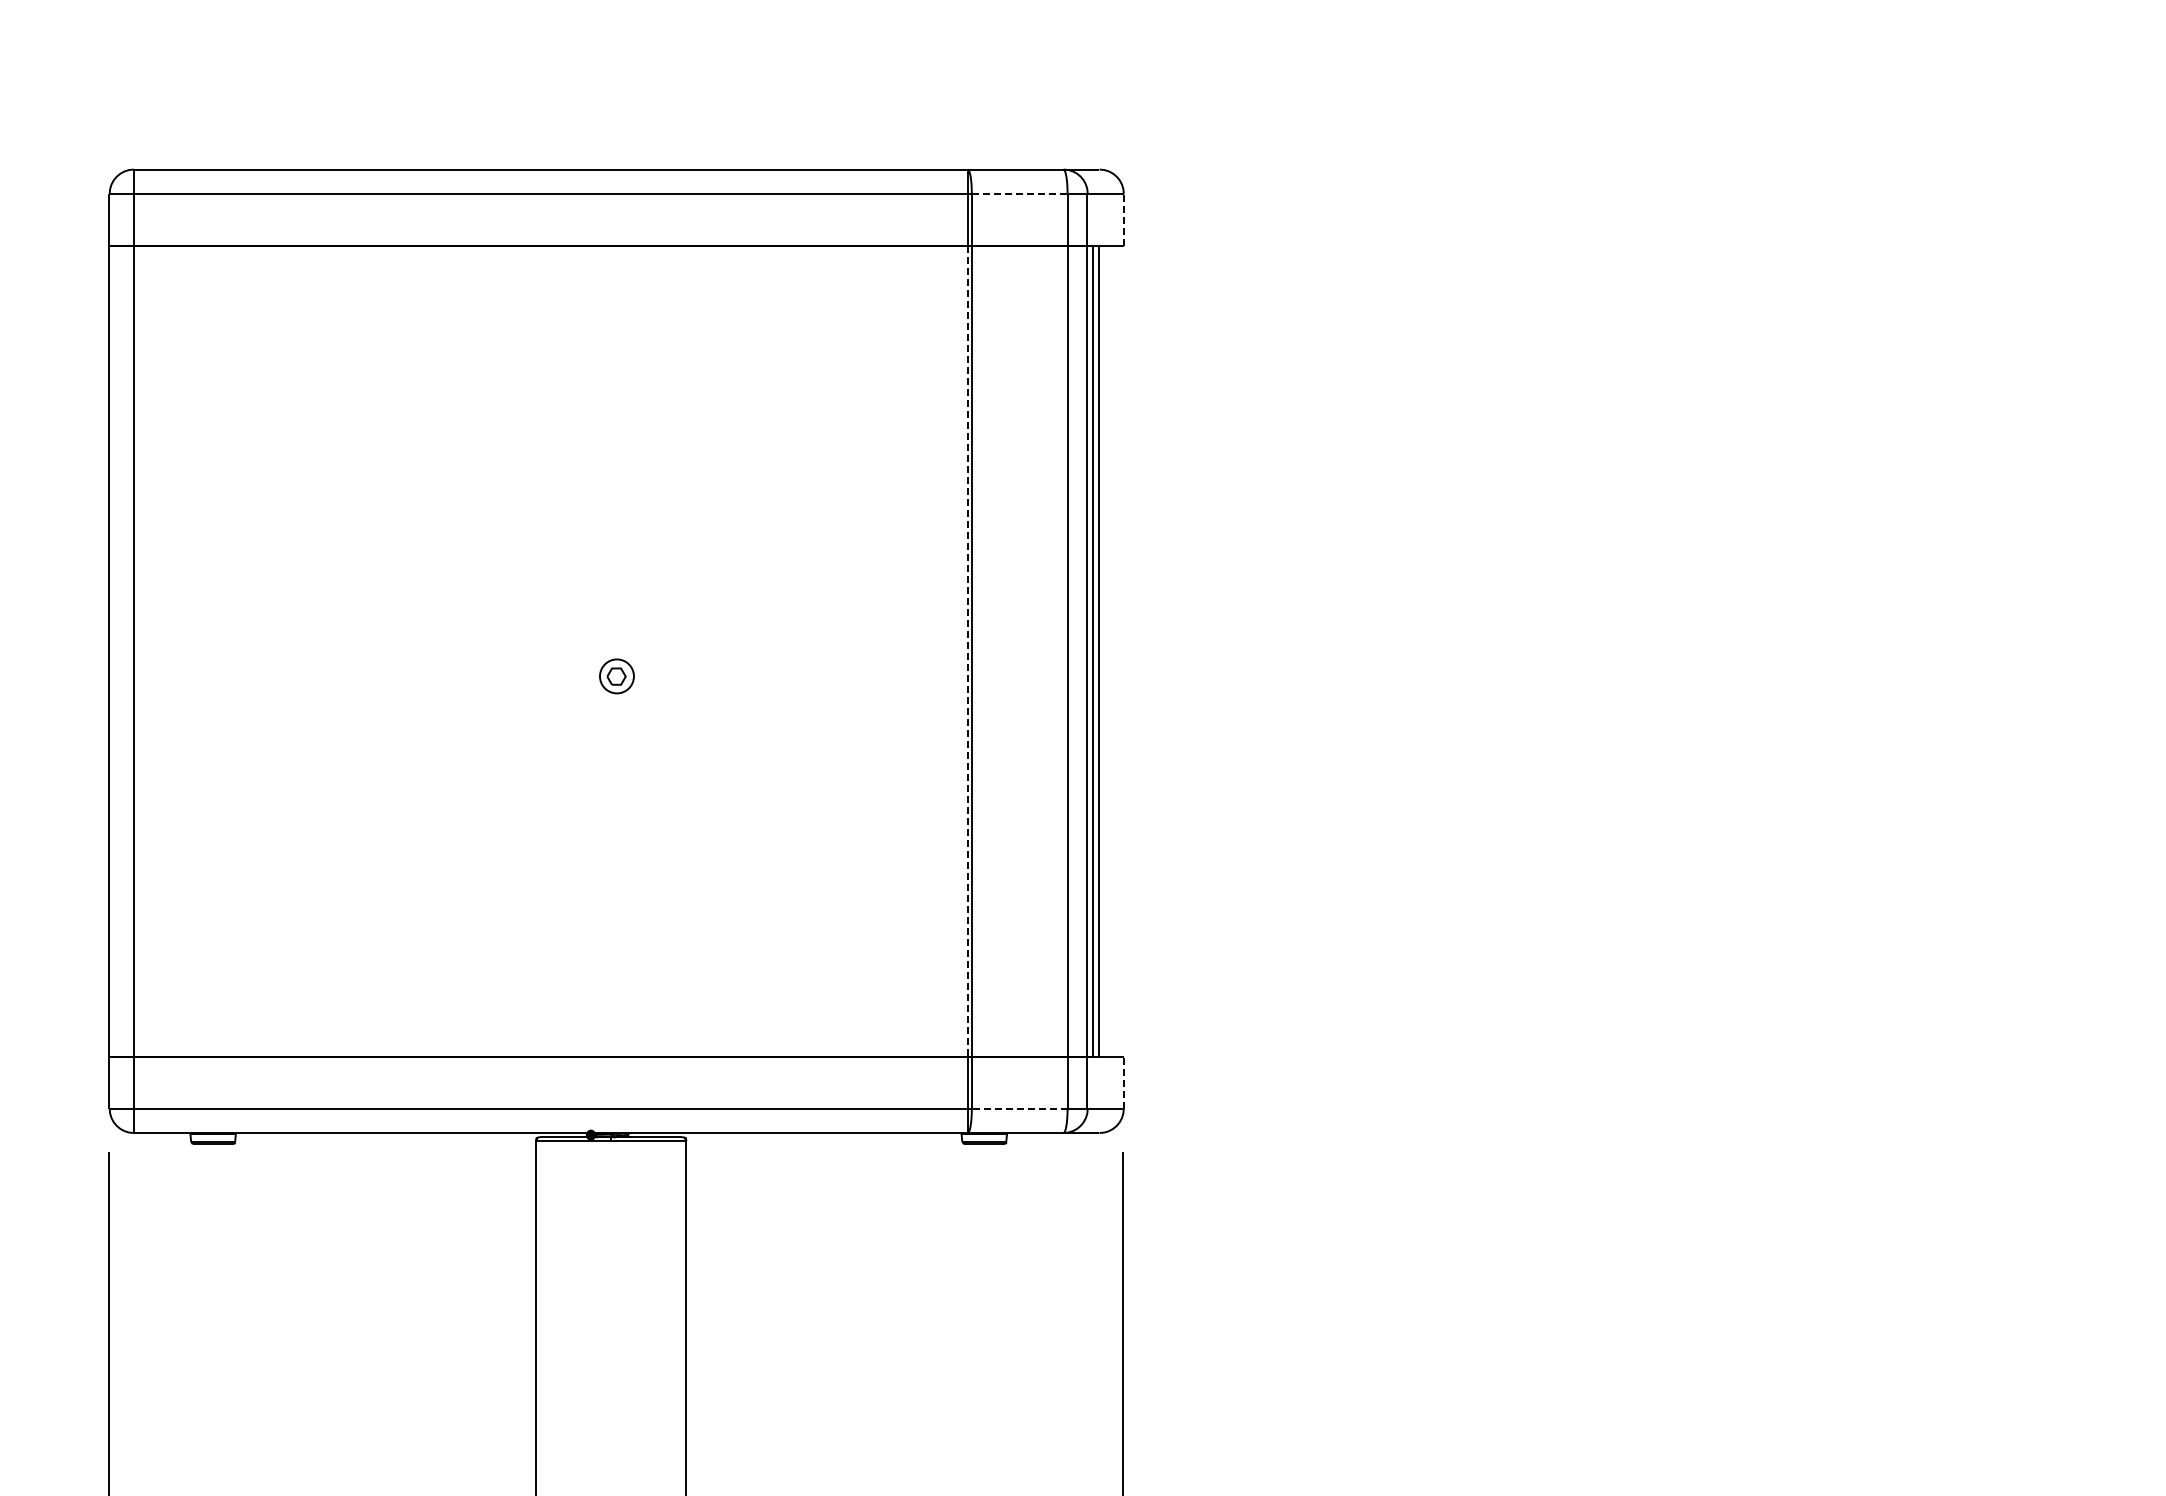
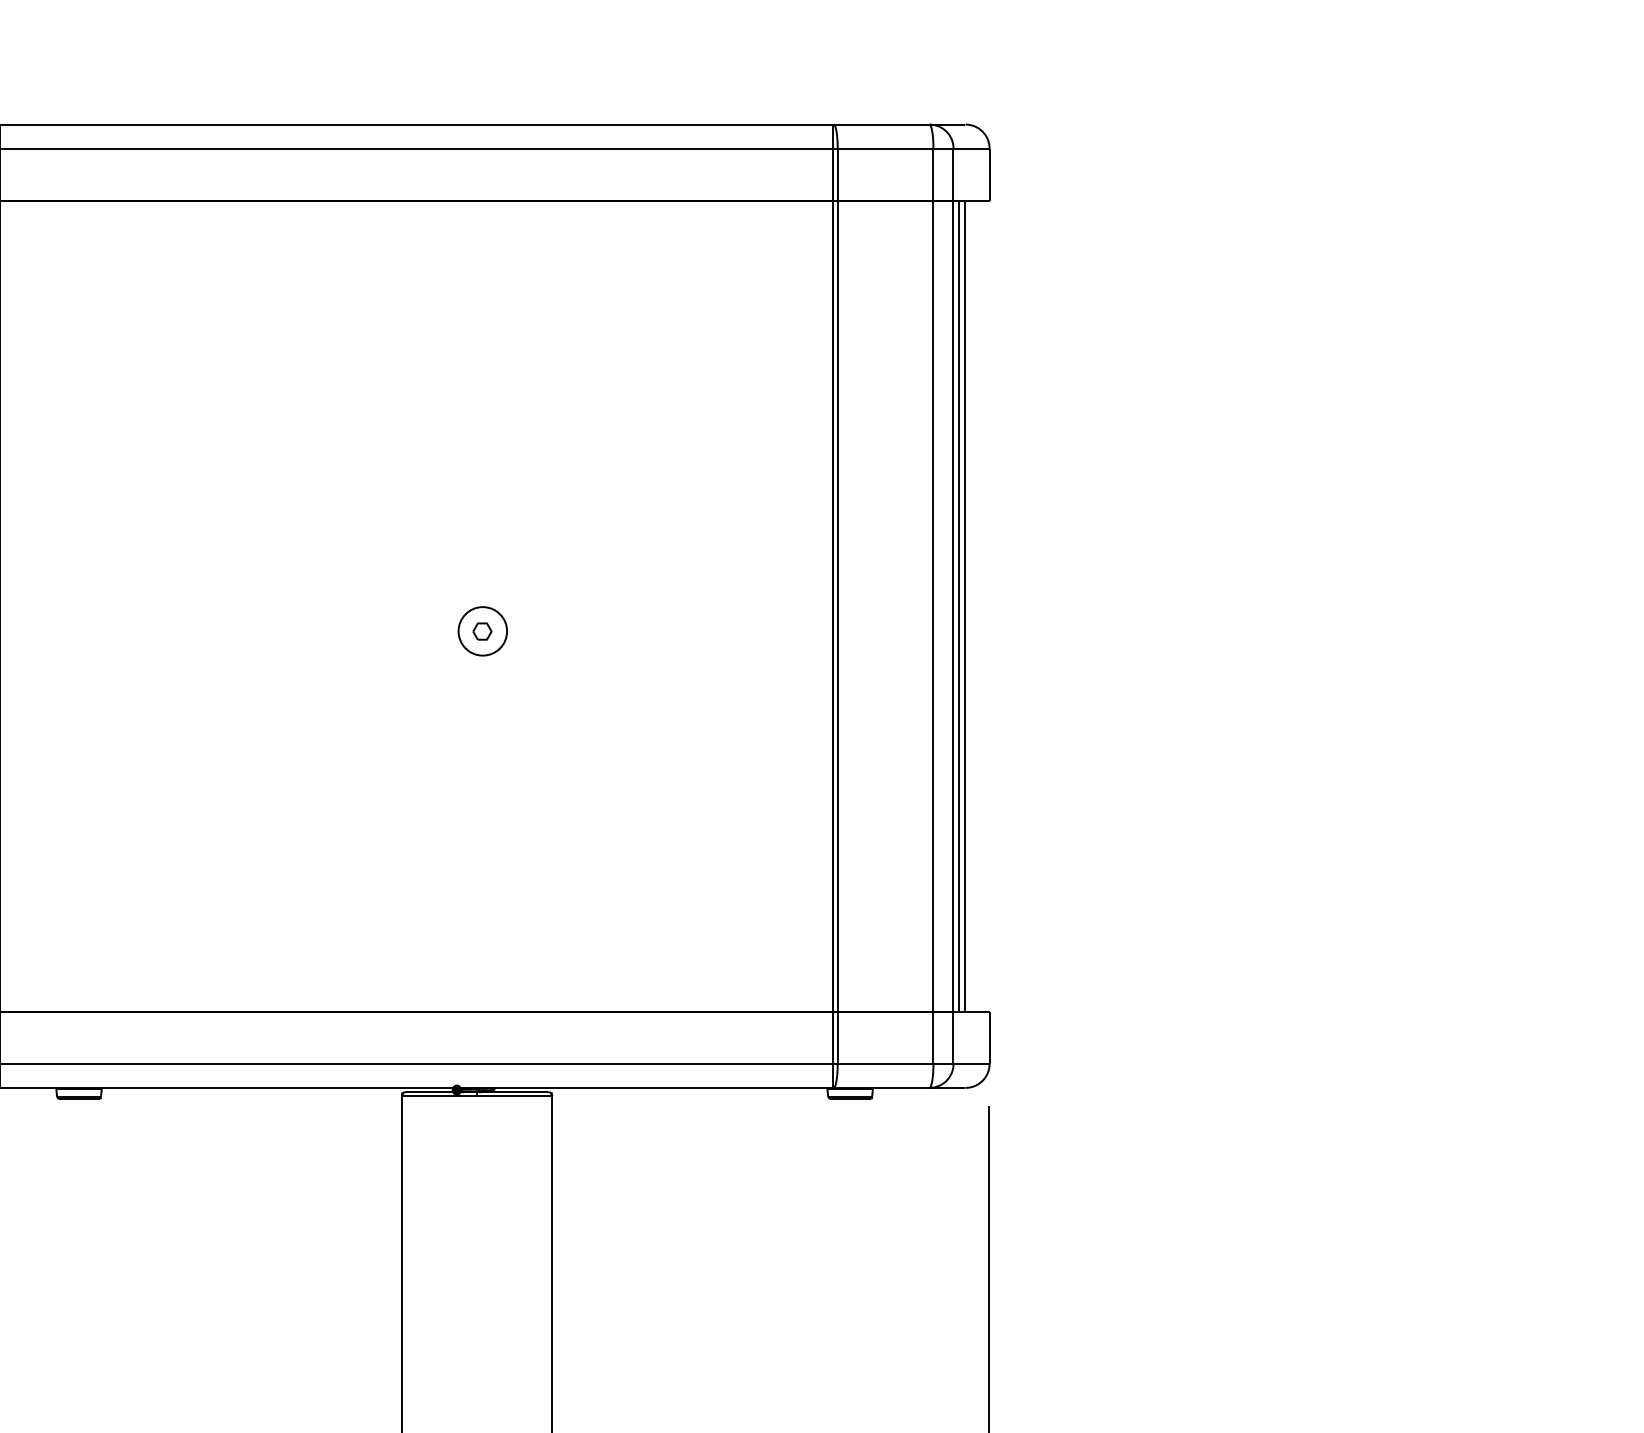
line: (1019, 194) -> (885, 149), dashed -> solid
line: (1123, 219) -> (989, 174), dashed -> solid
line: (967, 651) -> (833, 606), dashed -> solid
circle: (616, 676) -> (482, 631), size x1.43
line: (1123, 1083) -> (989, 1038), dashed -> solid
line: (1019, 1109) -> (885, 1064), dashed -> solid

